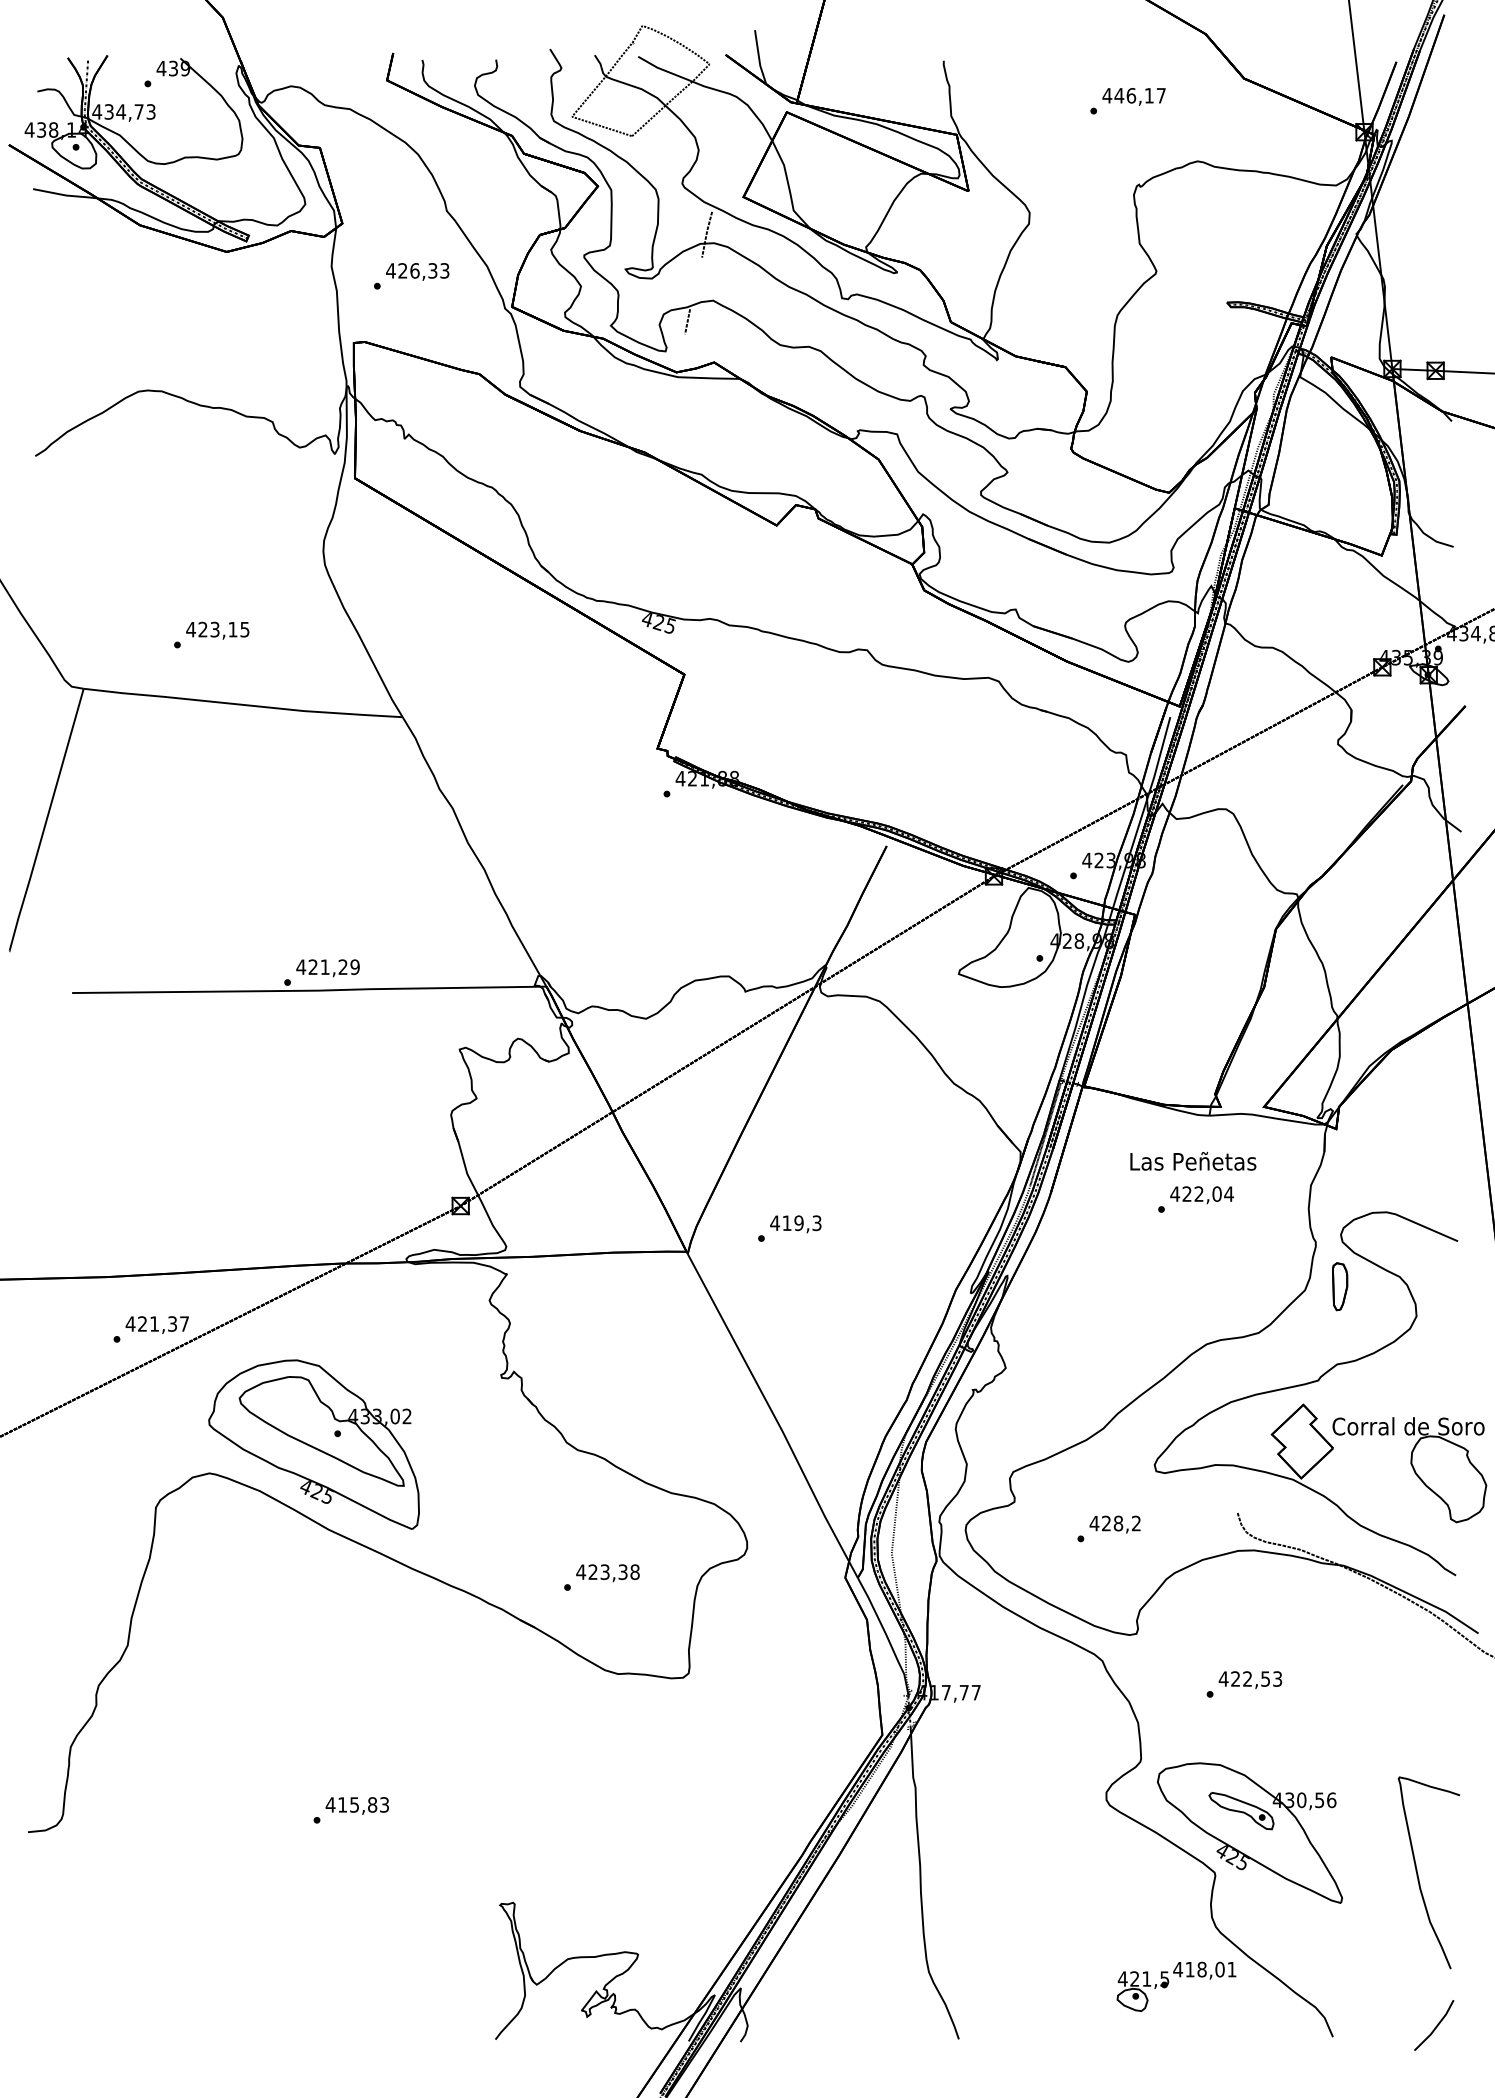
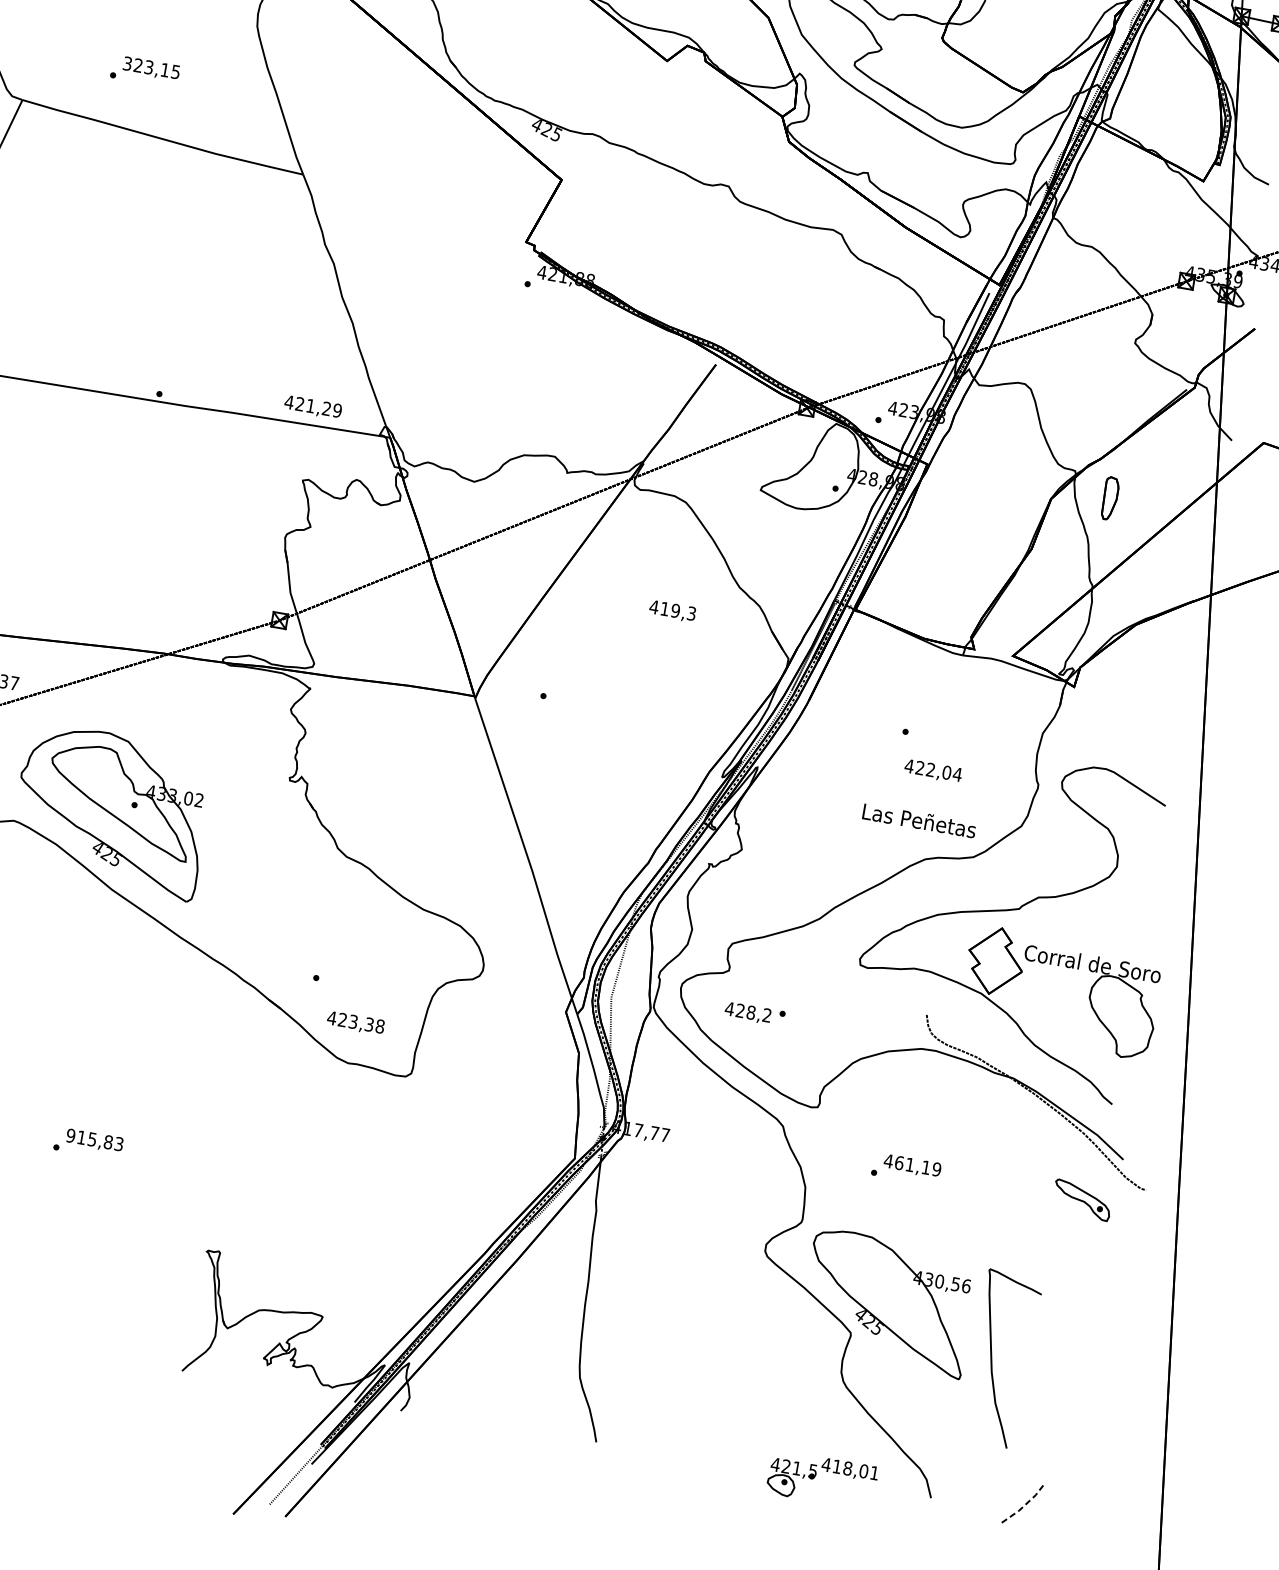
text: (190, 629) -> (127, 63), 423,15 -> 323,15
text: (327, 968) -> (312, 407), moved
text: (1193, 1161) -> (919, 820), moved
text: (1201, 1195) -> (932, 771), moved
text: (795, 1224) -> (672, 611), moved
part: (1340, 1286) -> (1110, 498), moved
text: (1114, 1524) -> (747, 1012), moved
text: (607, 1573) -> (355, 1023), moved
text: (1256, 1678) -> (918, 1165), 422,53 -> 461,19
text: (330, 1804) -> (70, 1135), 415,83 -> 915,83
part: (1241, 1811) -> (1082, 1200), moved
curve: (1418, 1873) -> (992, 1358), moved
part: (1169, 1982) -> (816, 1475), moved
line: (1436, 2027) -> (1025, 1505), solid -> dashed

